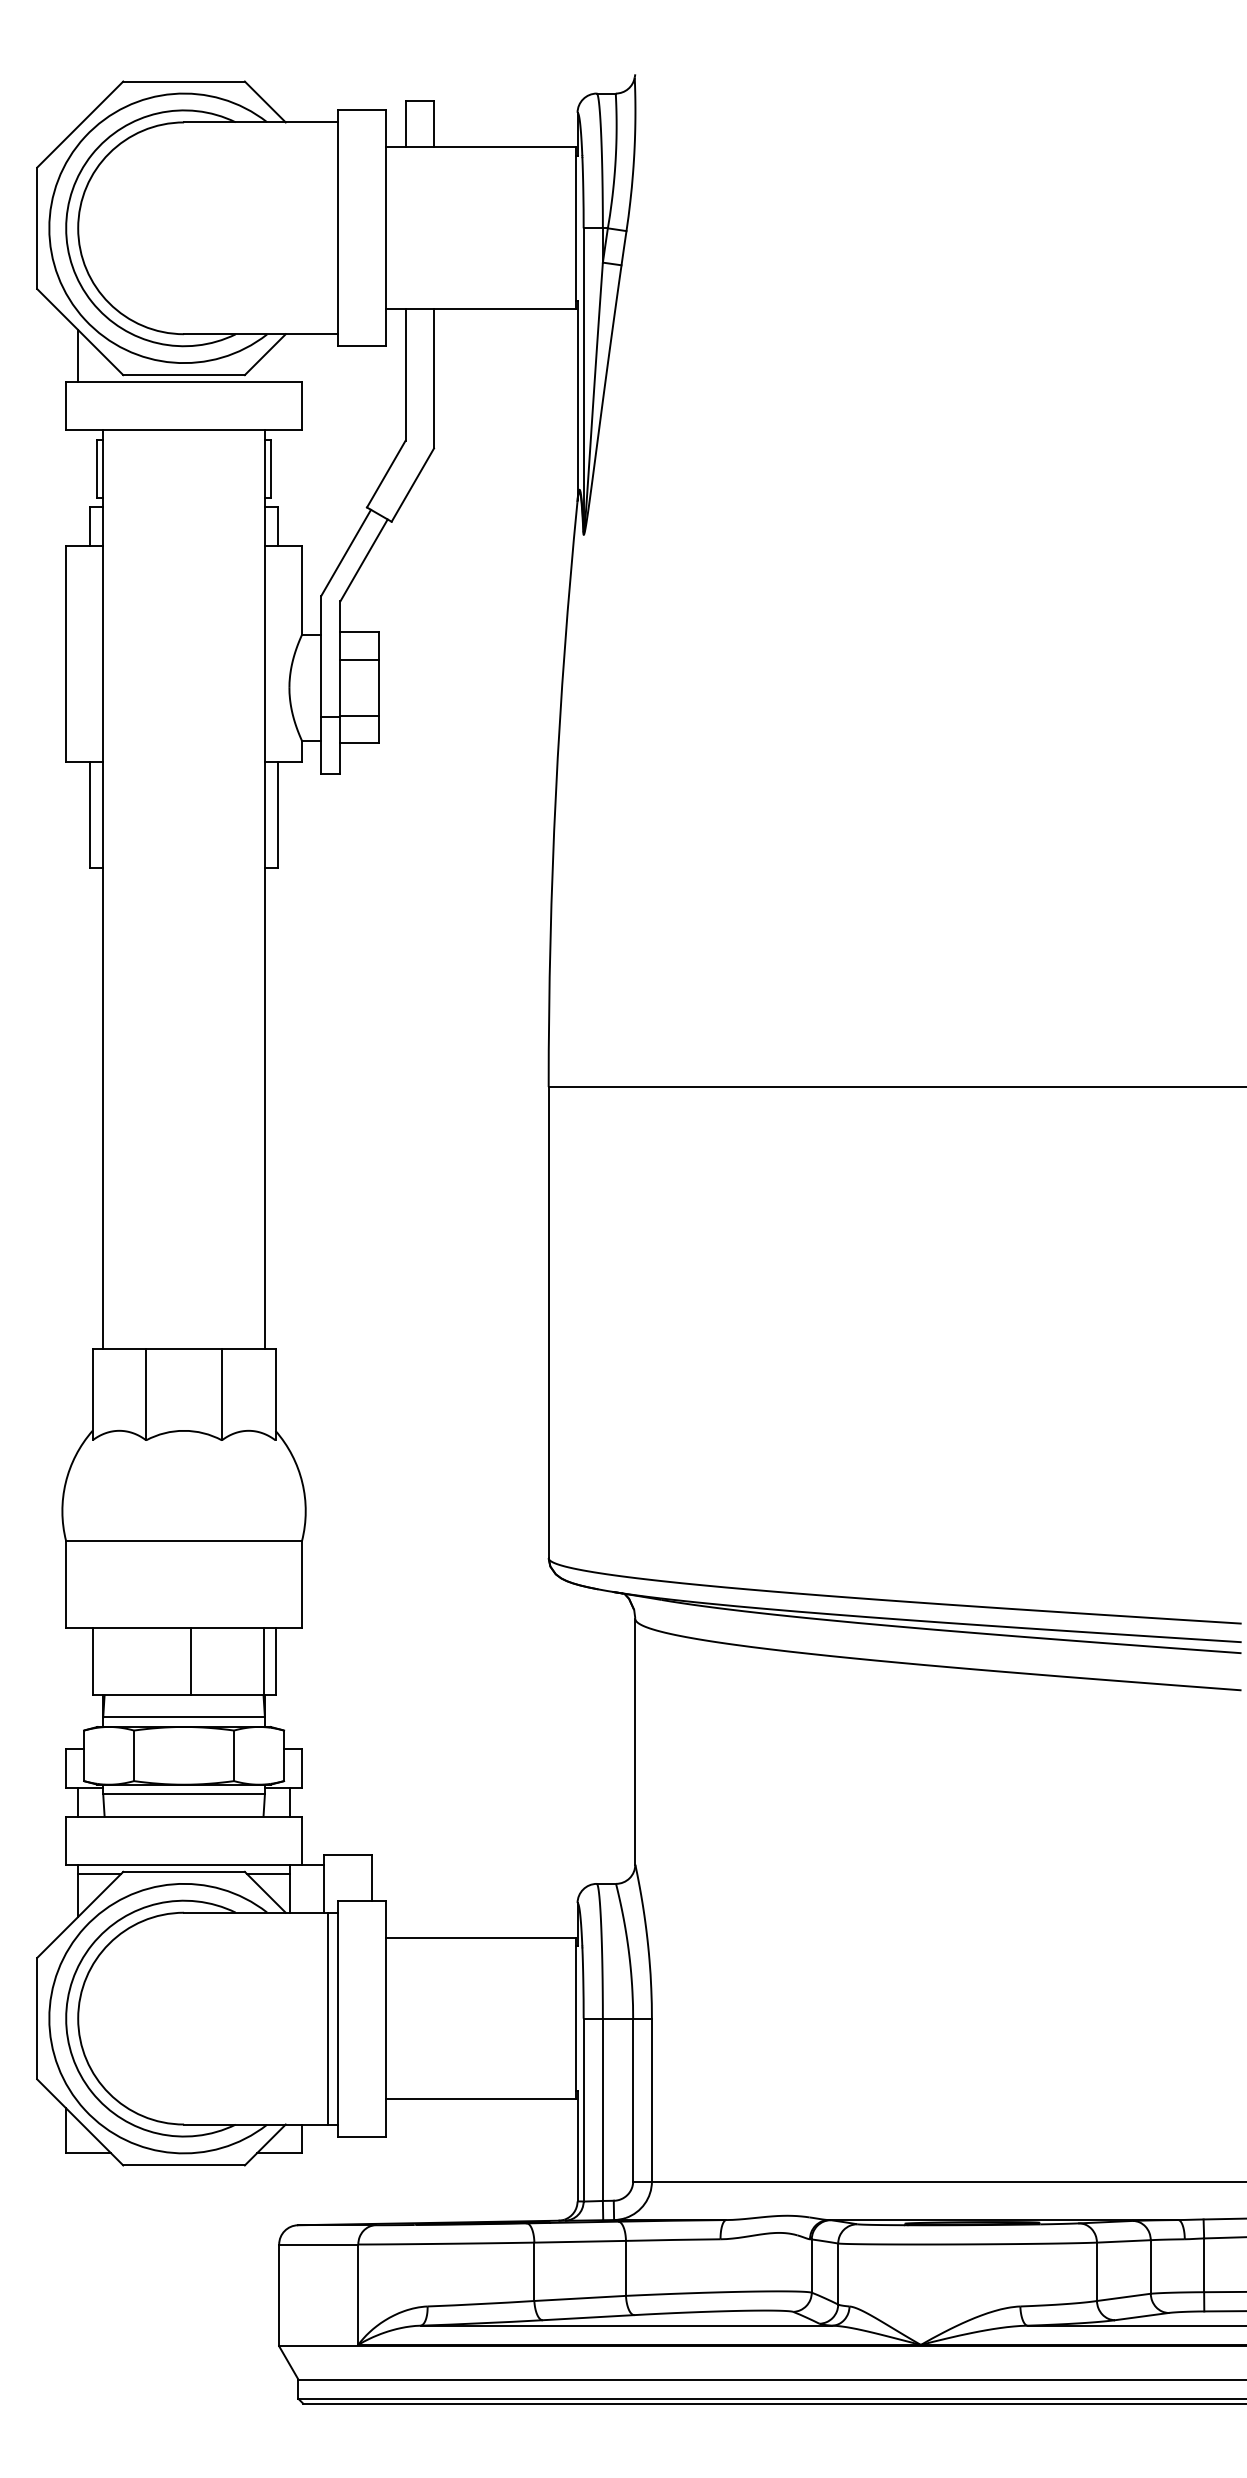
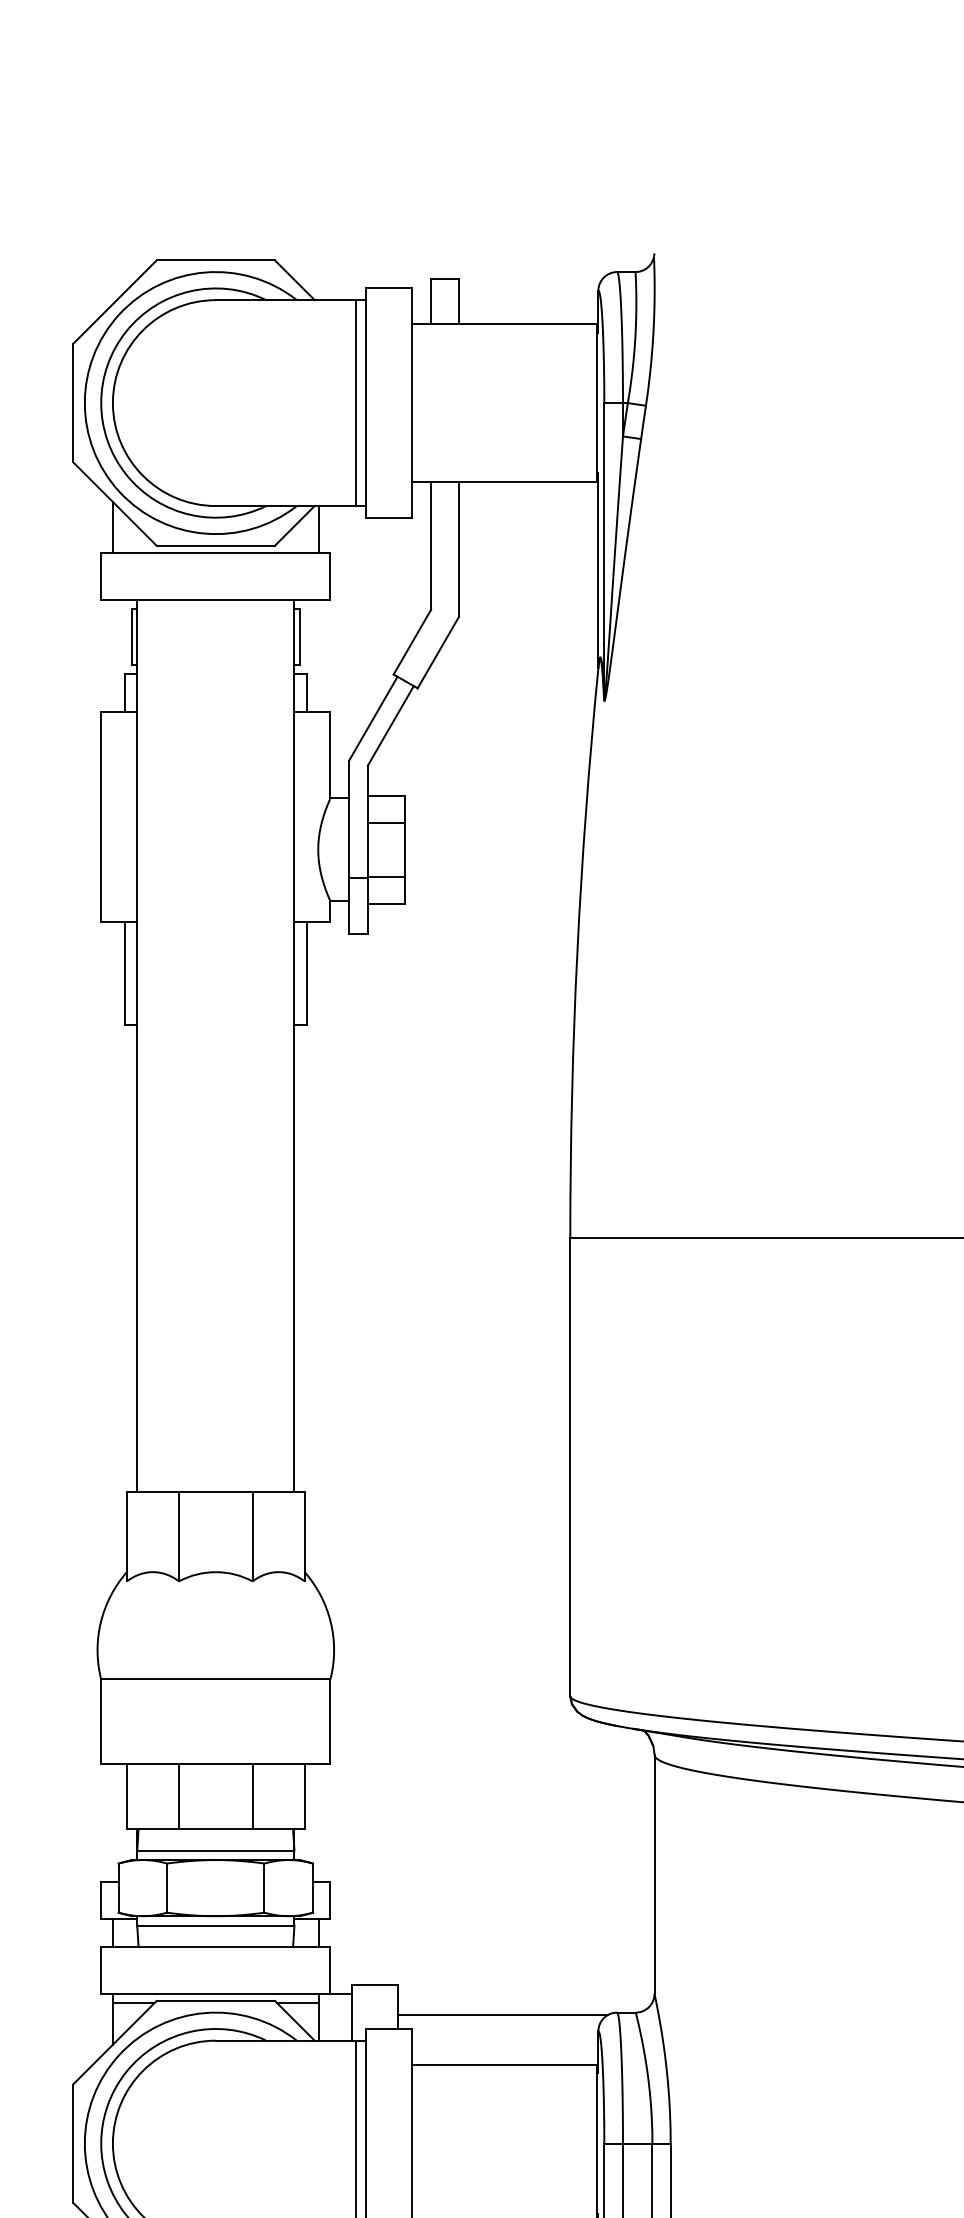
line: (328, 228) -> (356, 403), added
line: (289, 358) -> (318, 529), added
line: (191, 1661) -> (179, 1796), moved
line: (263, 1661) -> (252, 1796), moved
line: (479, 1886) -> (503, 2015), added

